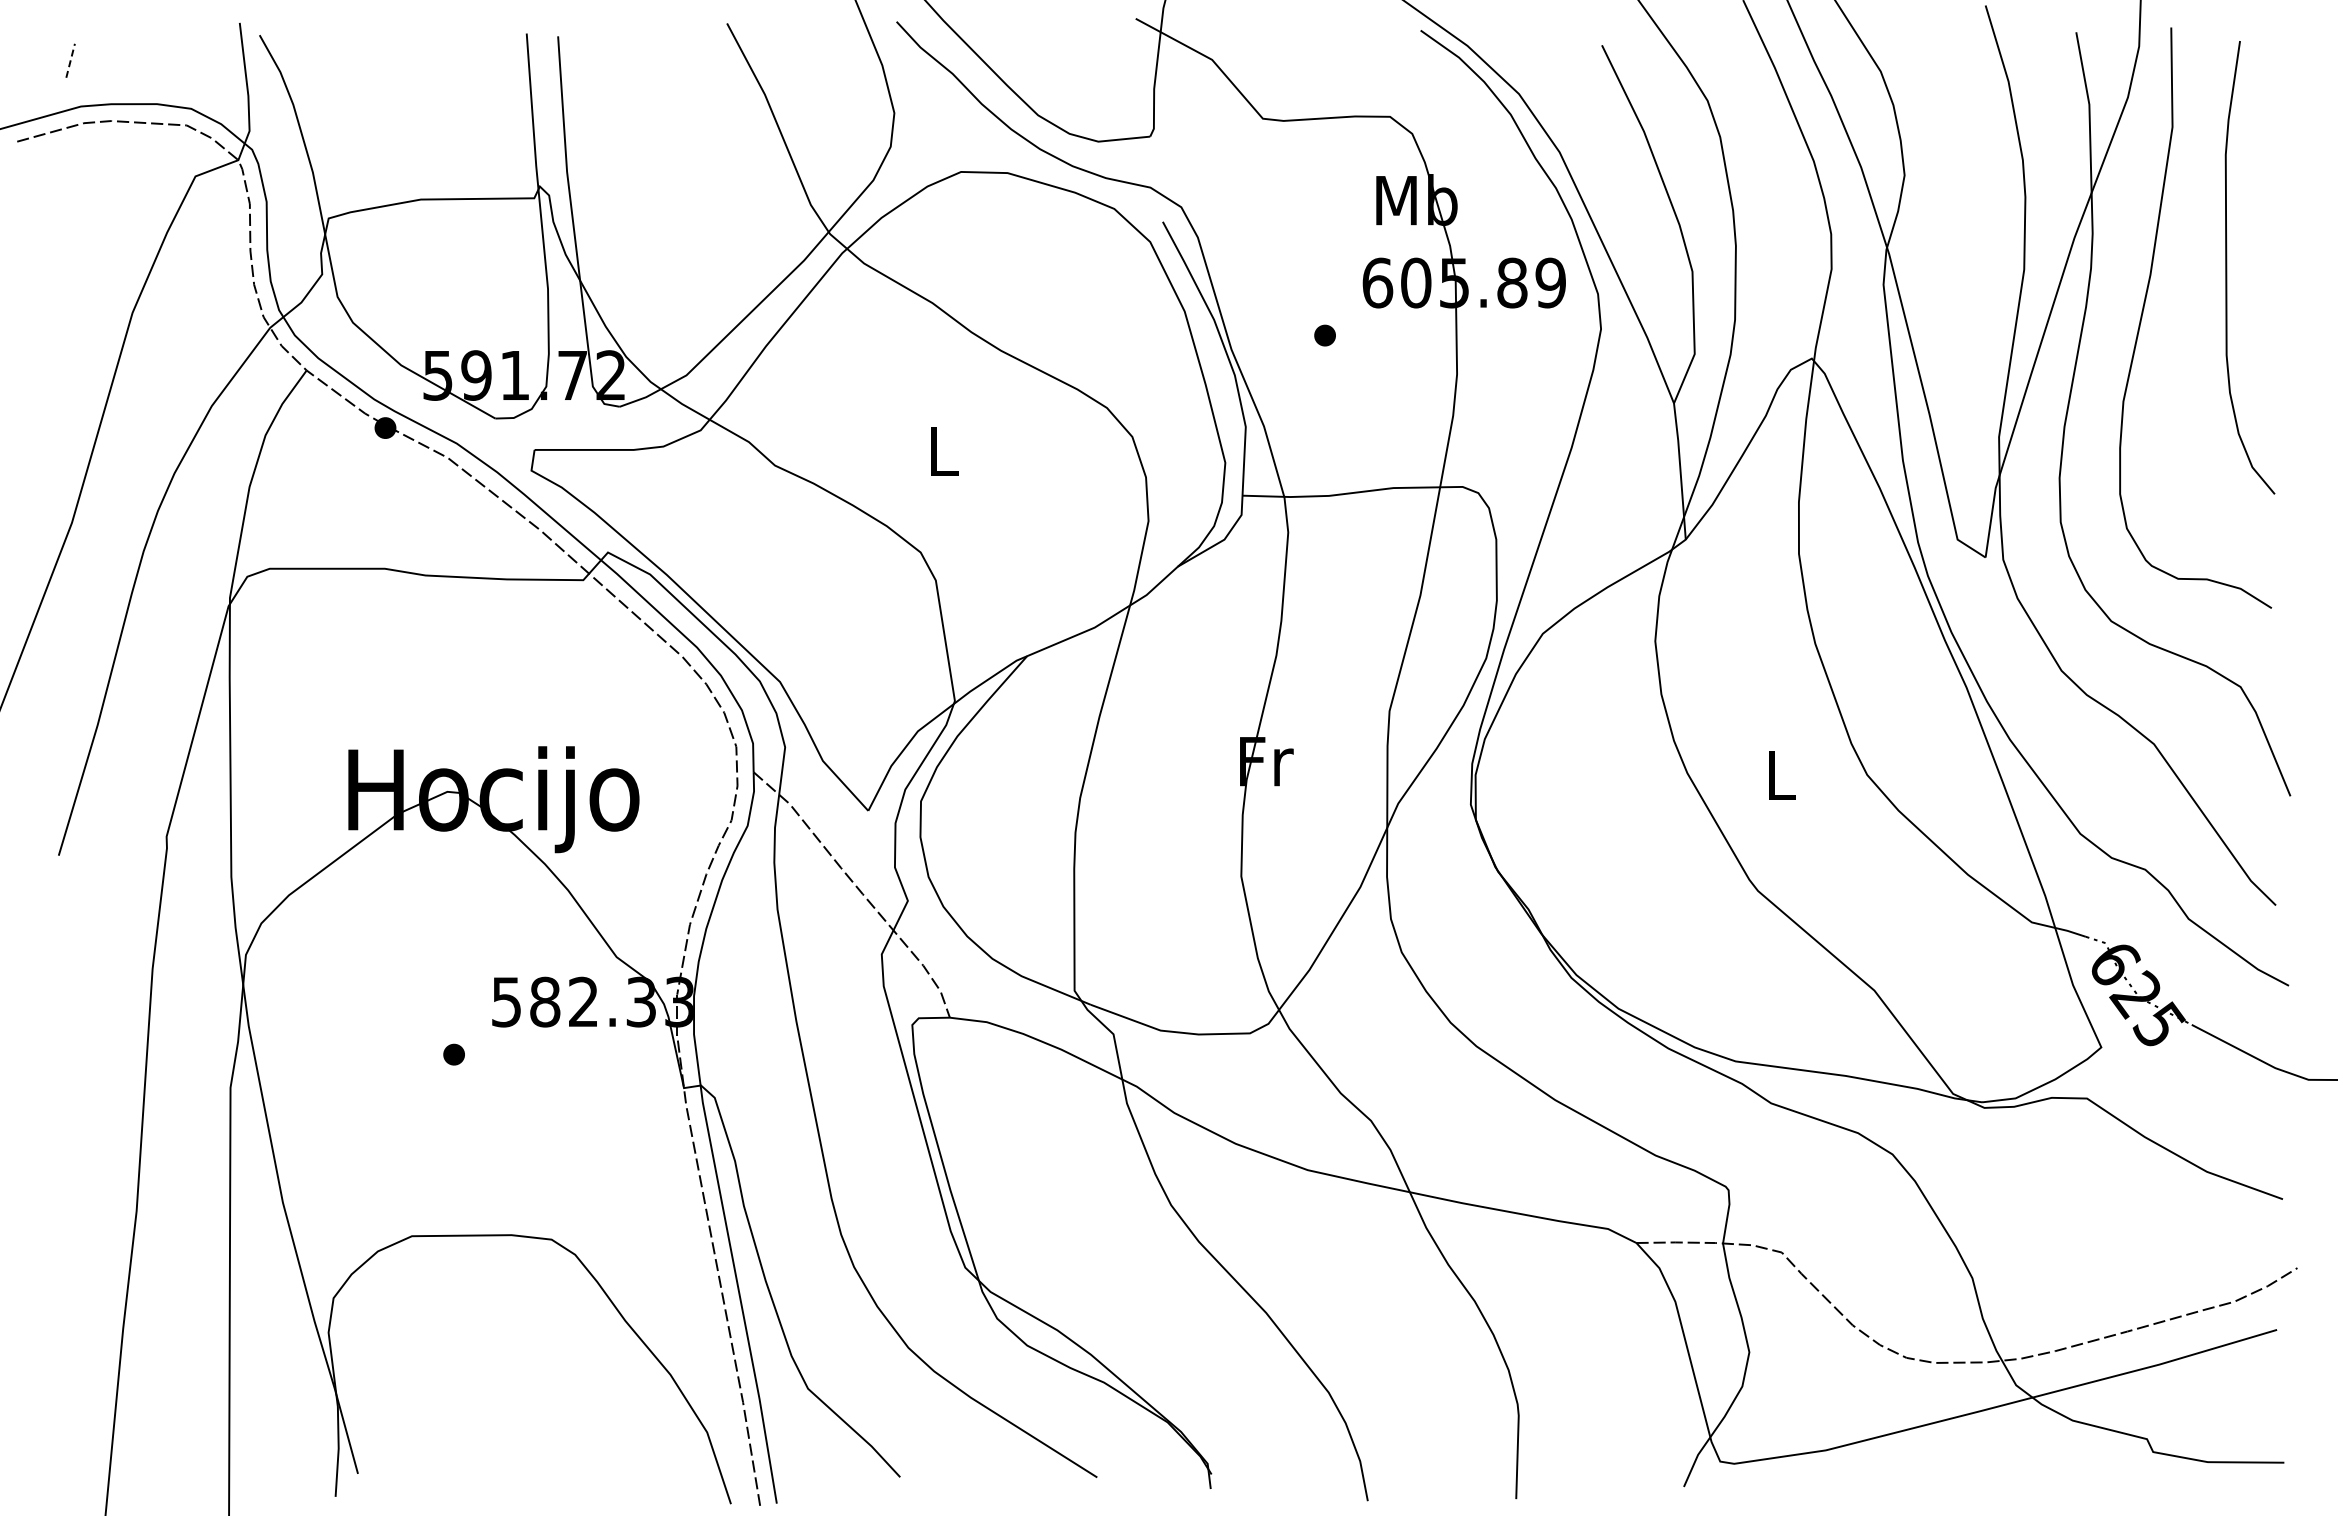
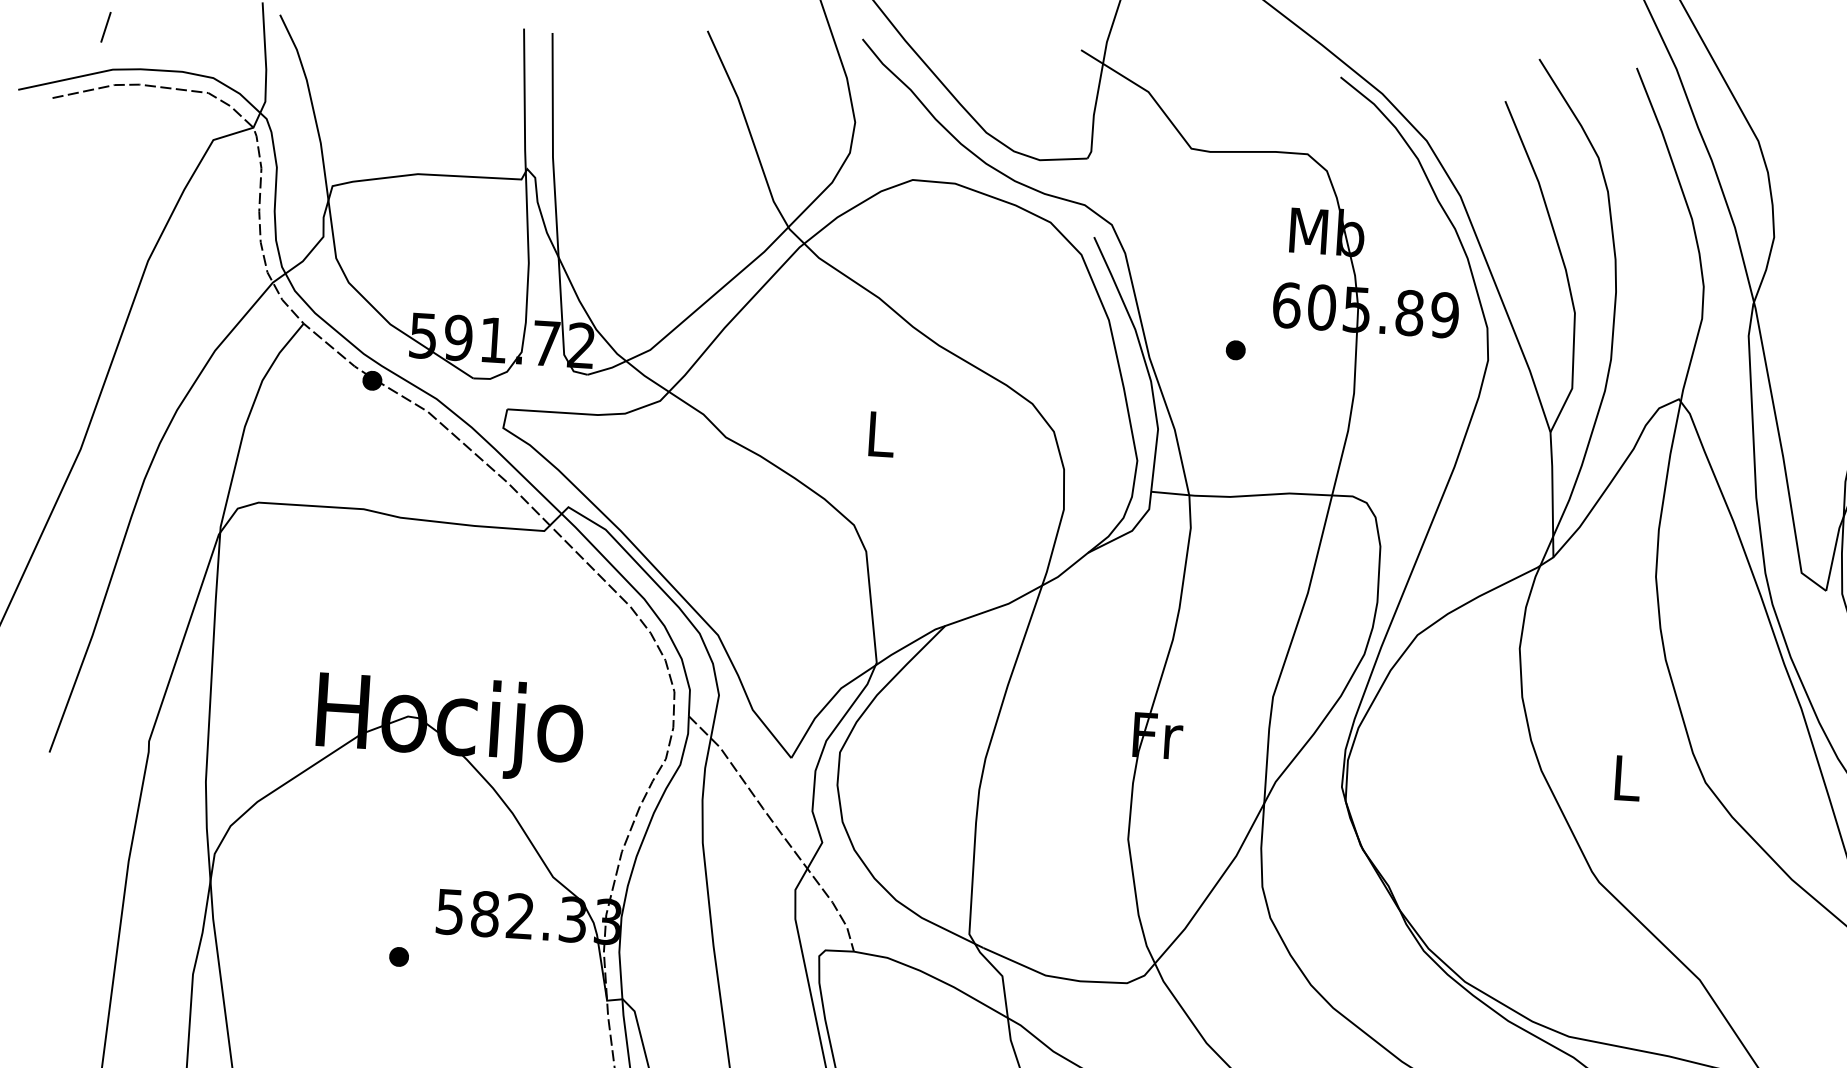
line: (70, 60) -> (105, 27), dashed -> solid

